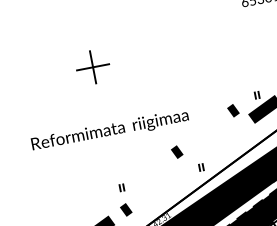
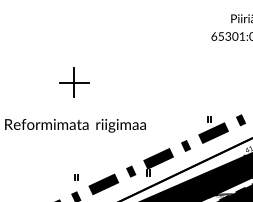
part: (93, 66) -> (74, 82), moved
part: (232, 110) -> (185, 145), moved
fill: (209, 149) -> (158, 158), added
part: (177, 151) -> (131, 171), moved
fill: (153, 189) -> (103, 184), added

